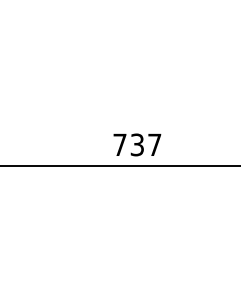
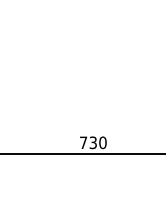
text: (153, 144) -> (102, 142), 737 -> 730

